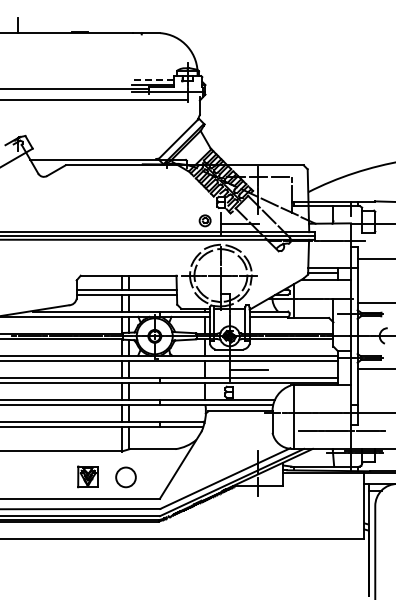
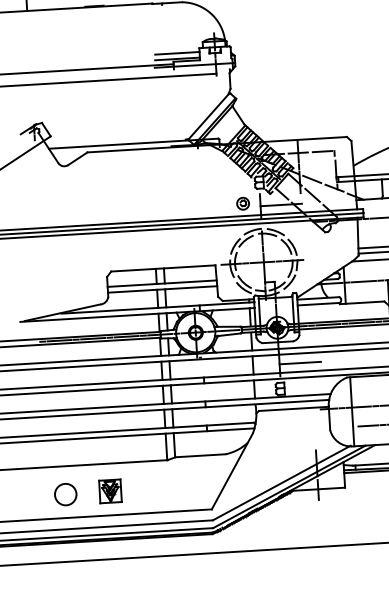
line: (152, 79) -> (176, 53), dashed -> solid
part: (87, 476) -> (109, 491), moved
circle: (125, 477) -> (65, 494), moved

